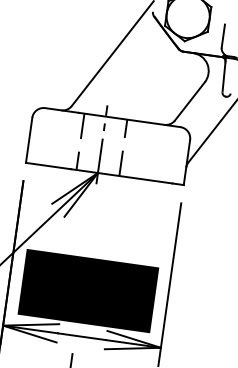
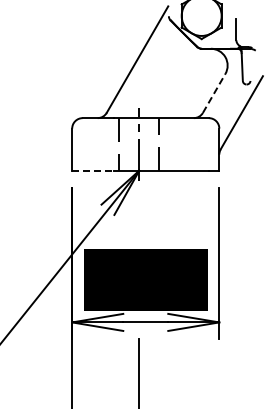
line: (190, 101) -> (214, 93), solid -> dashed
line: (48, 165) -> (93, 170), solid -> dashed

